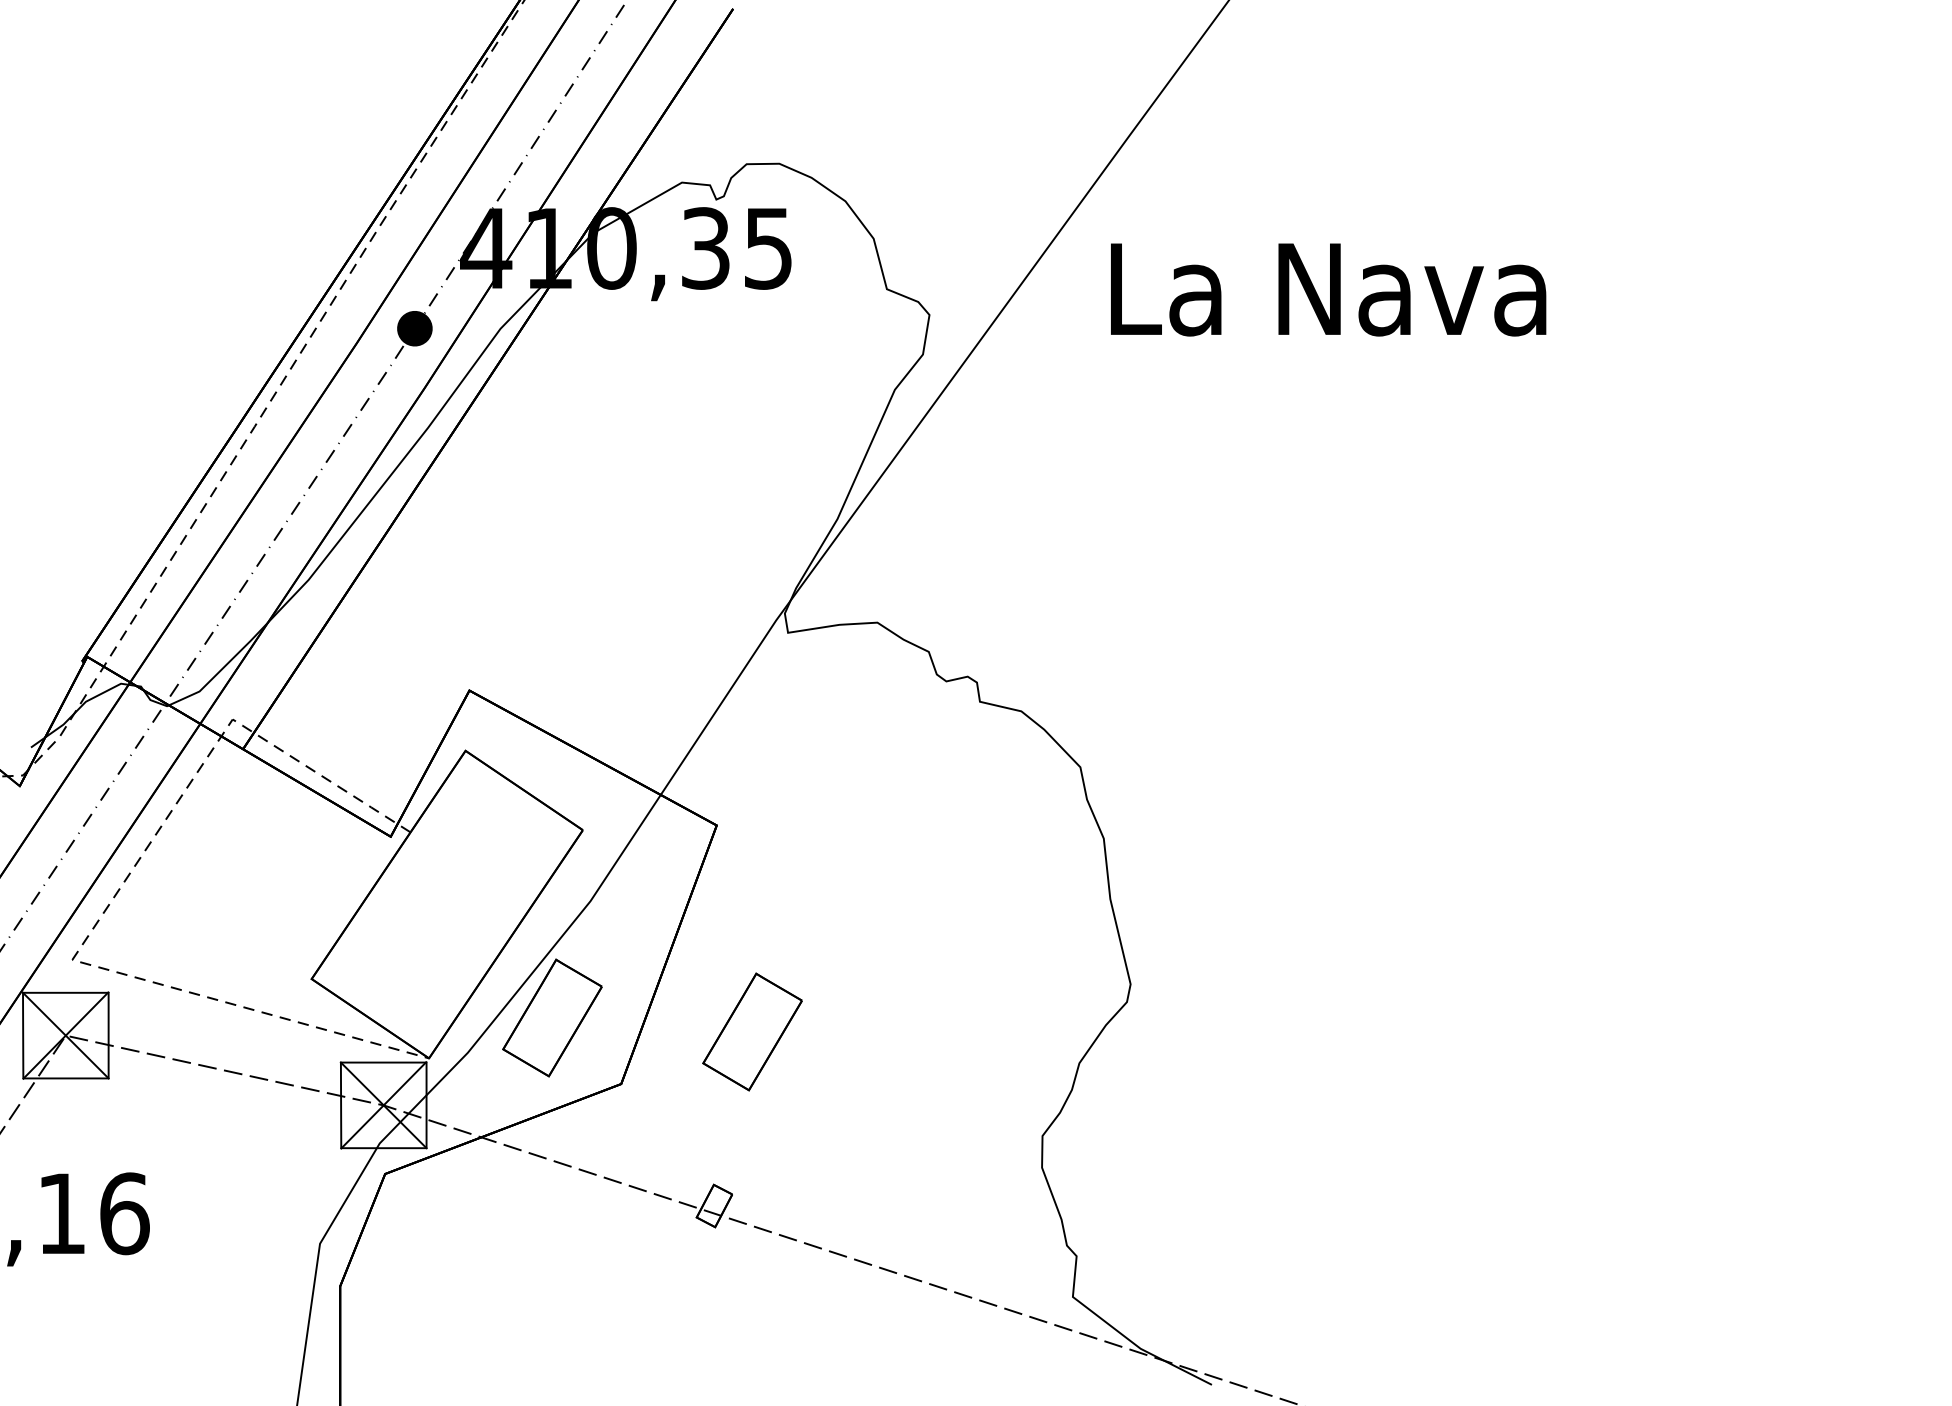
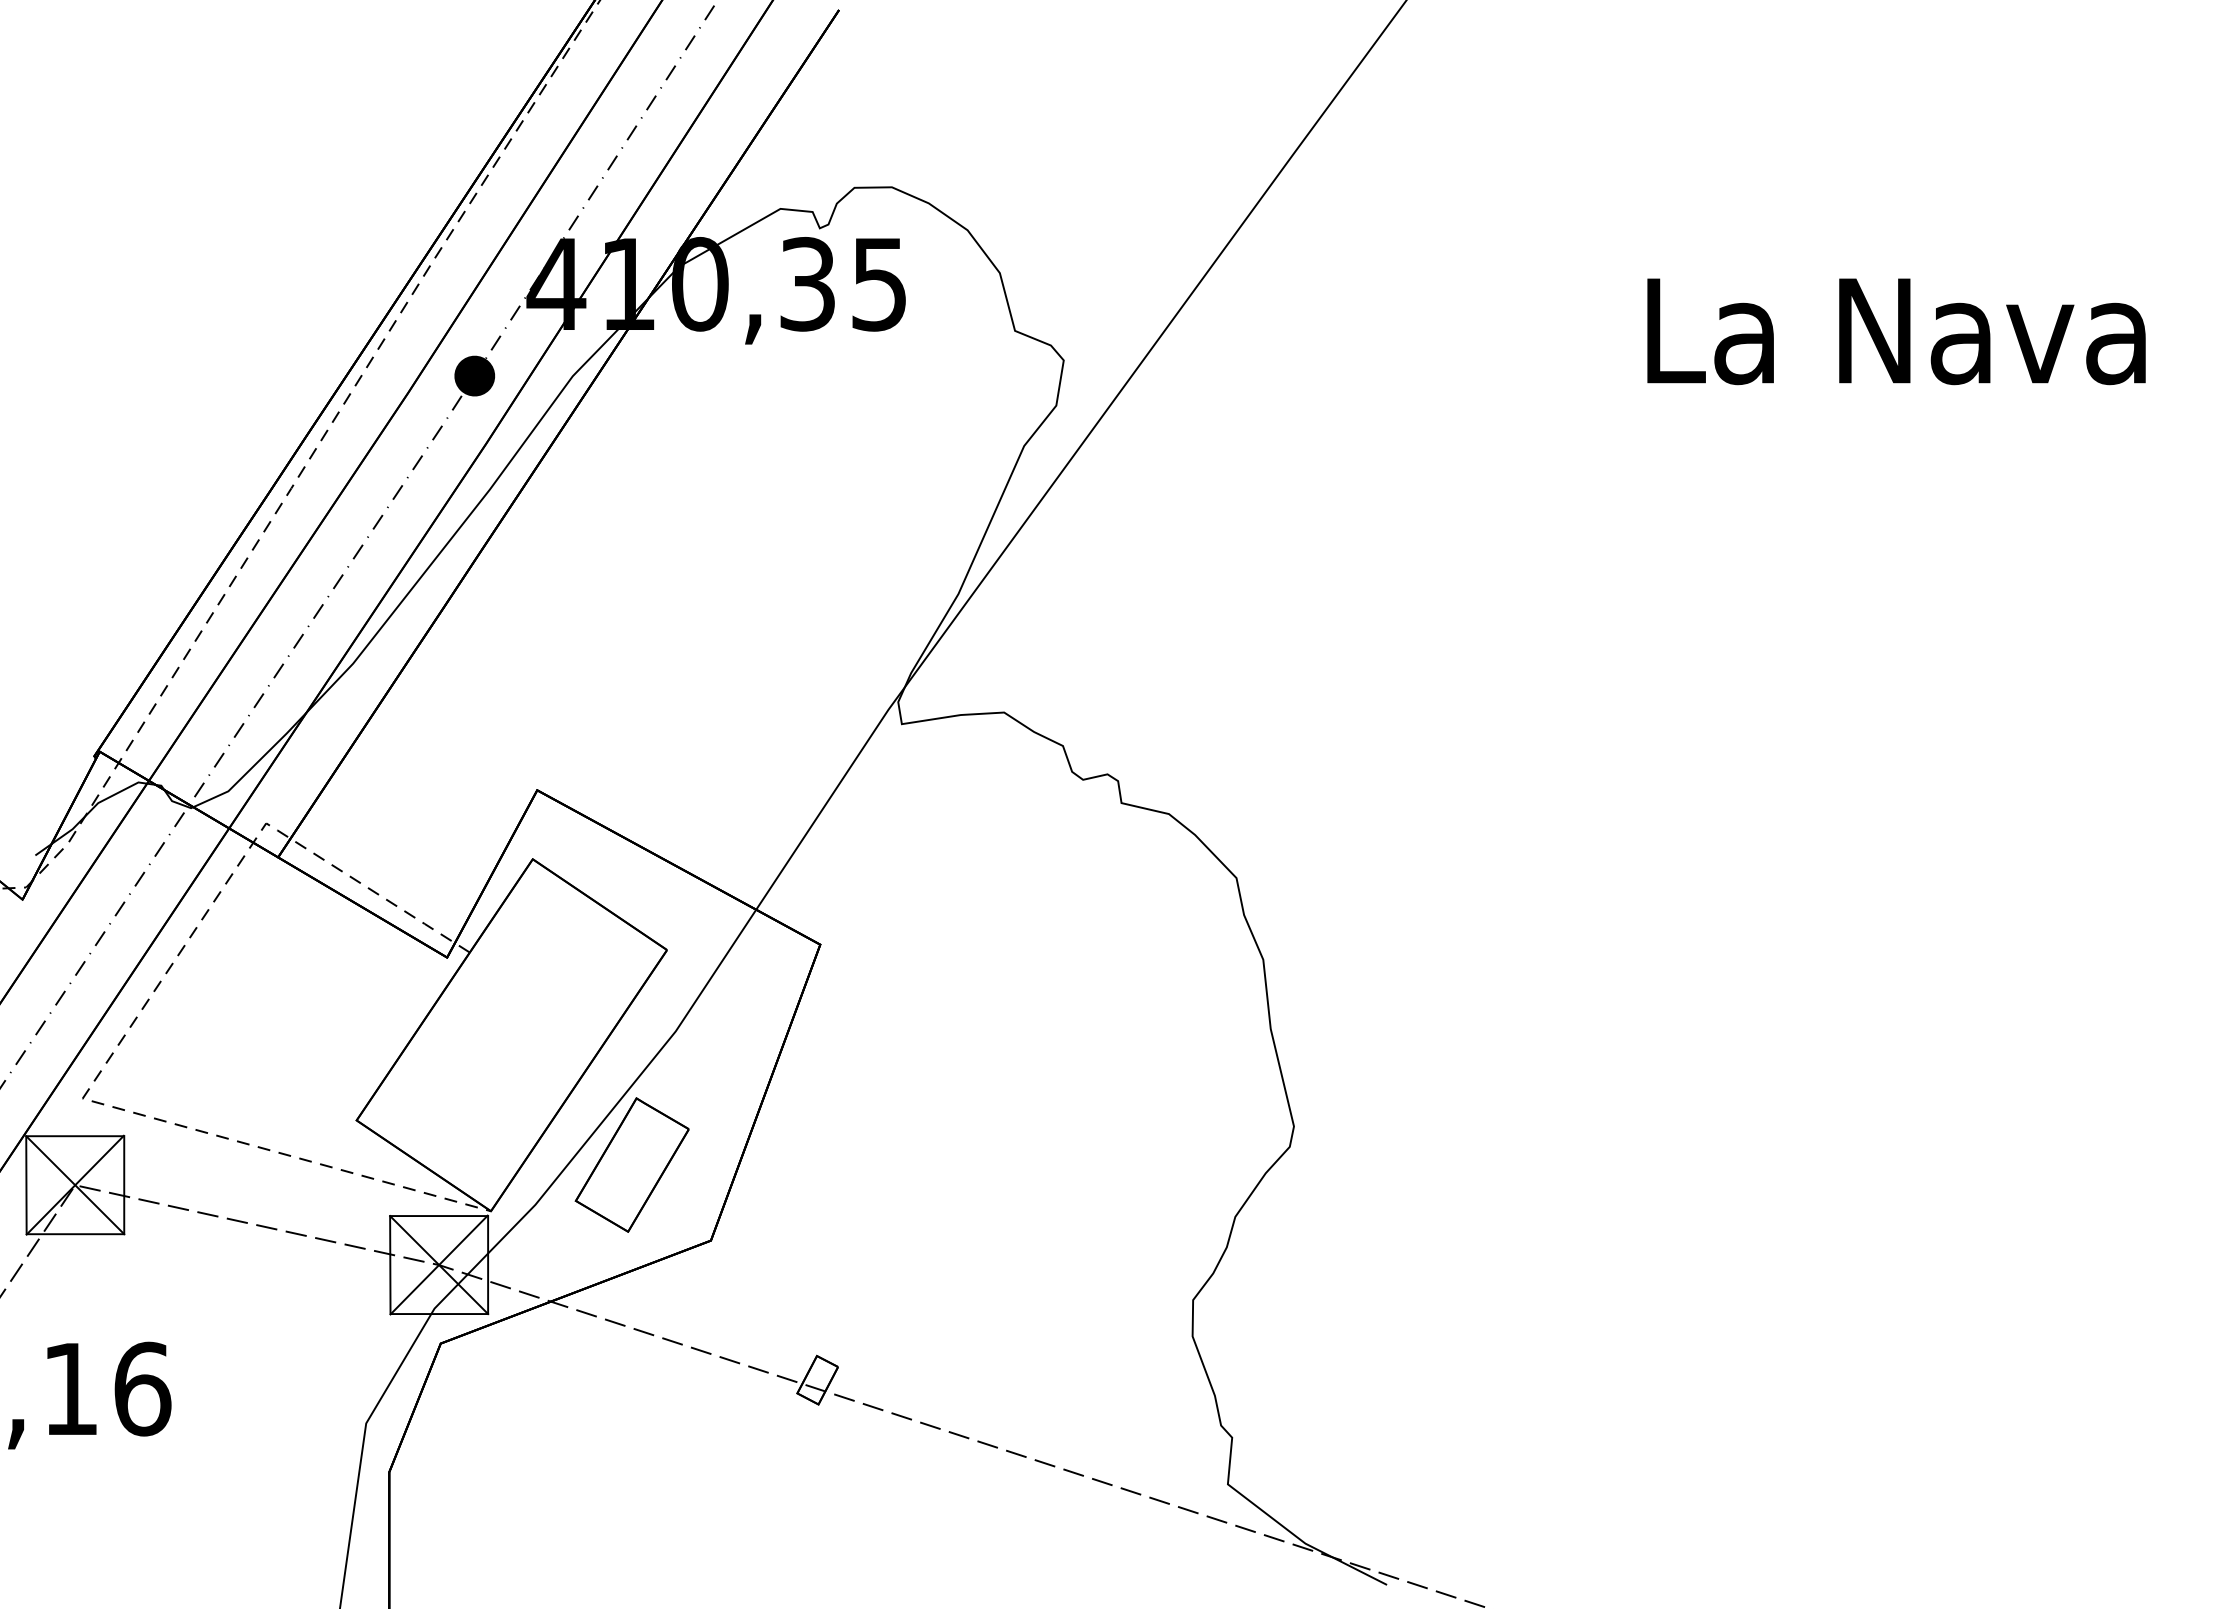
text: (1328, 289) -> (1896, 331), moved
part: (751, 1031) -> (860, 1180), removed

